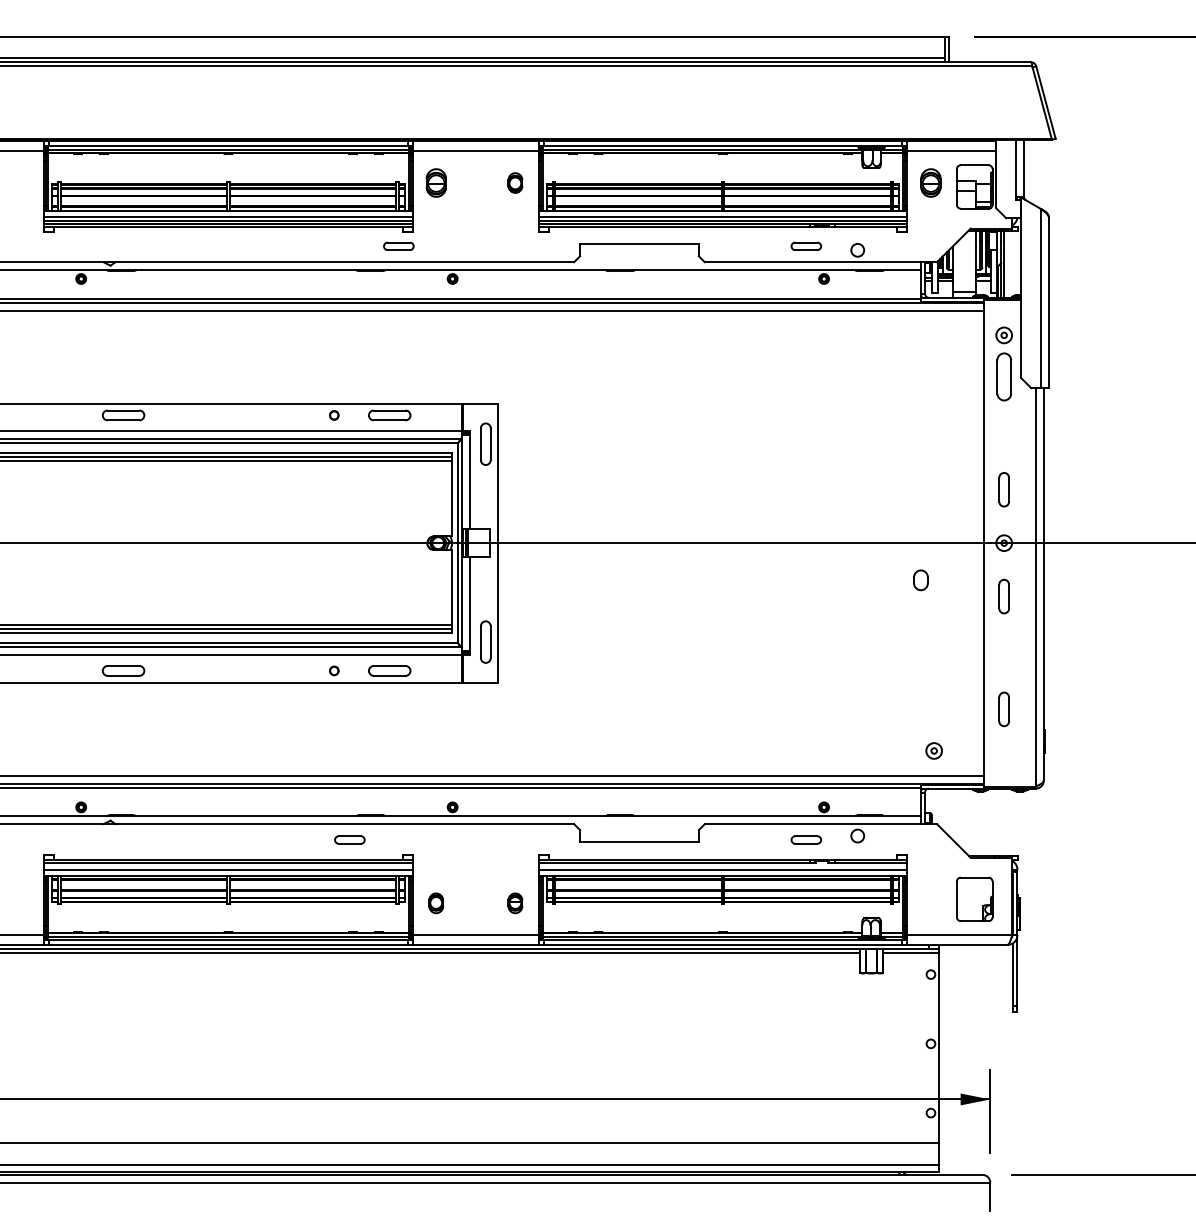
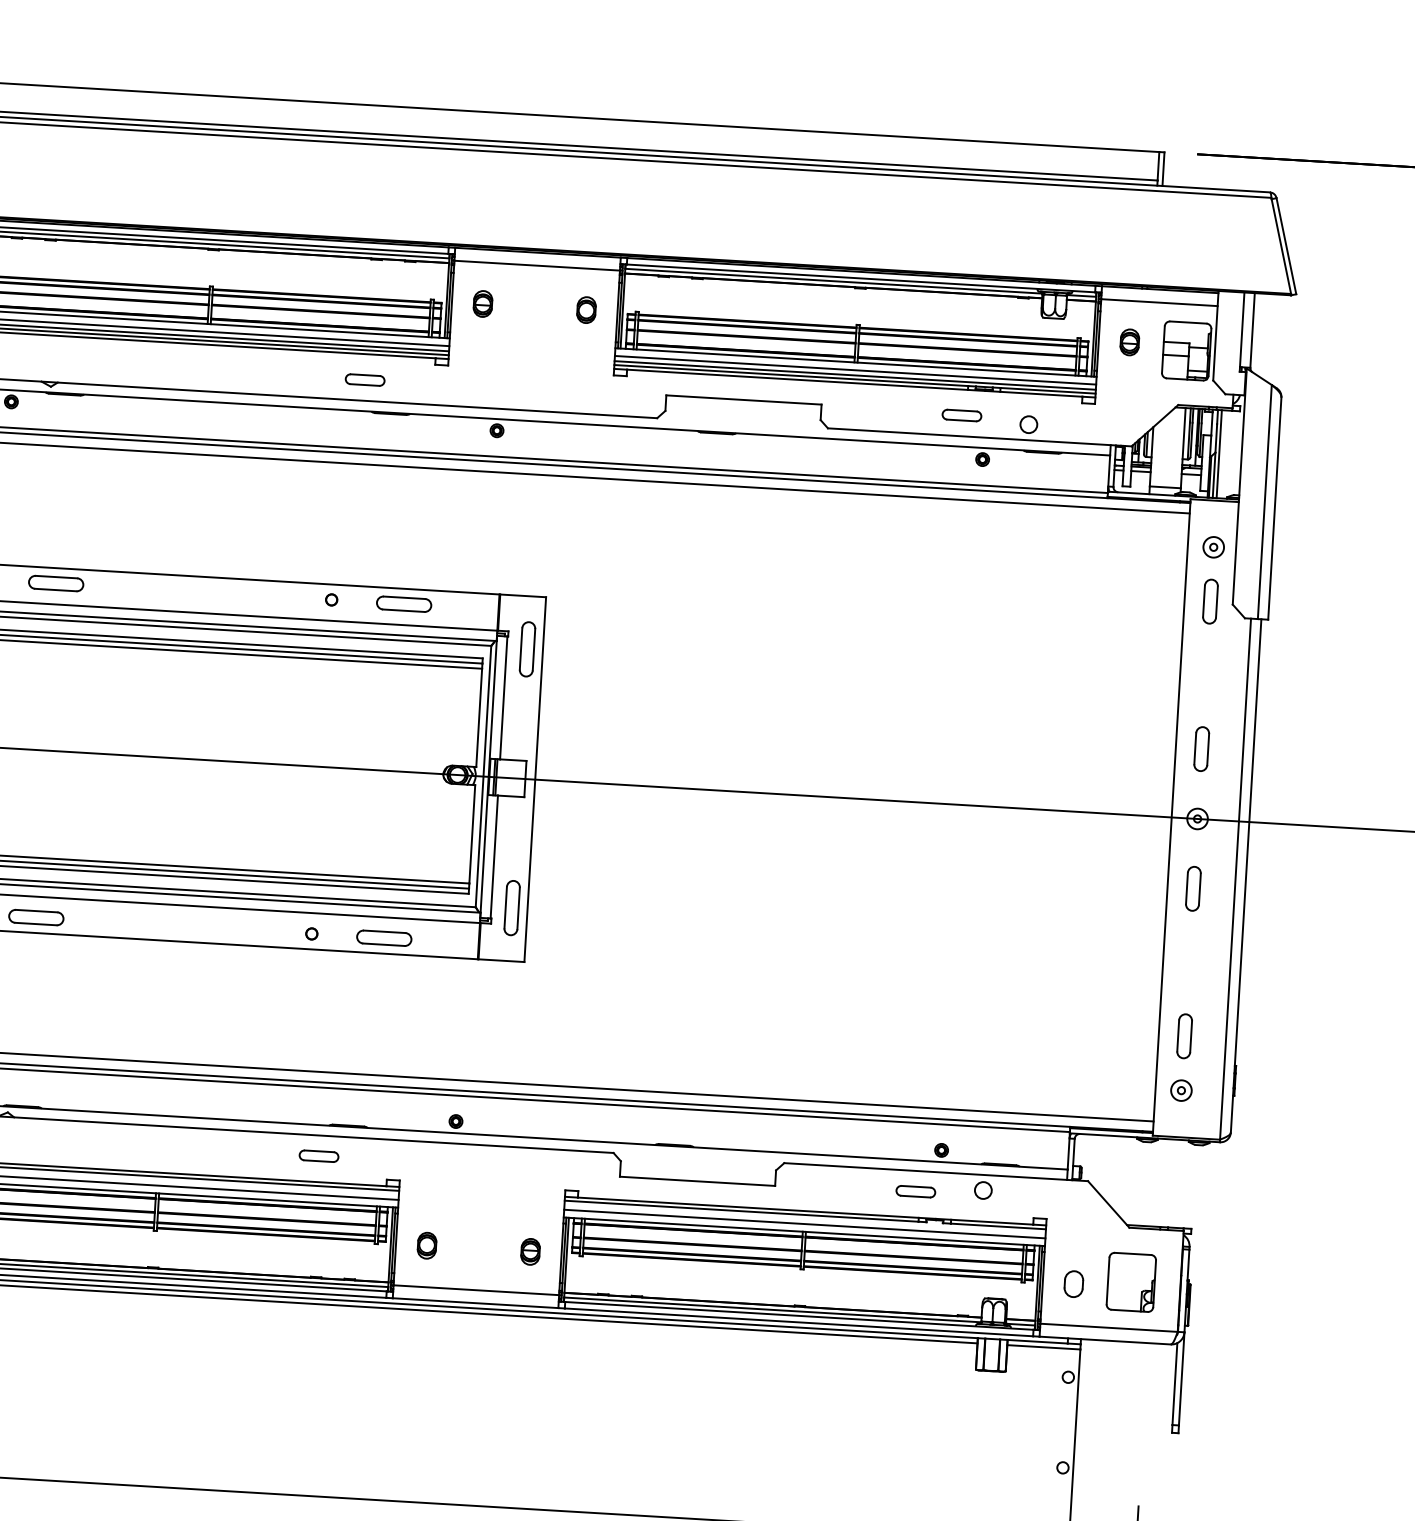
part: (435, 182) -> (482, 303), size x0.71
part: (930, 182) -> (1129, 341), size x0.71
part: (398, 245) -> (364, 378), moved
part: (1003, 376) -> (1209, 601), size x0.71
part: (920, 580) -> (1073, 1284), moved
part: (933, 750) -> (1180, 1089), moved

